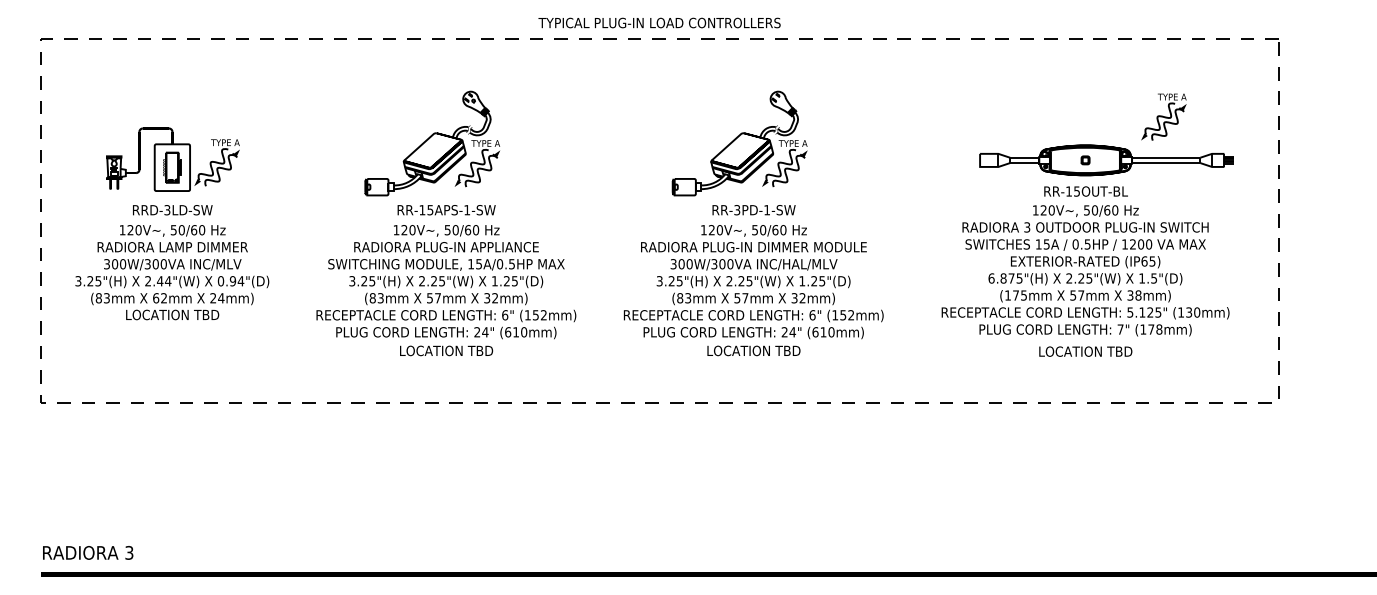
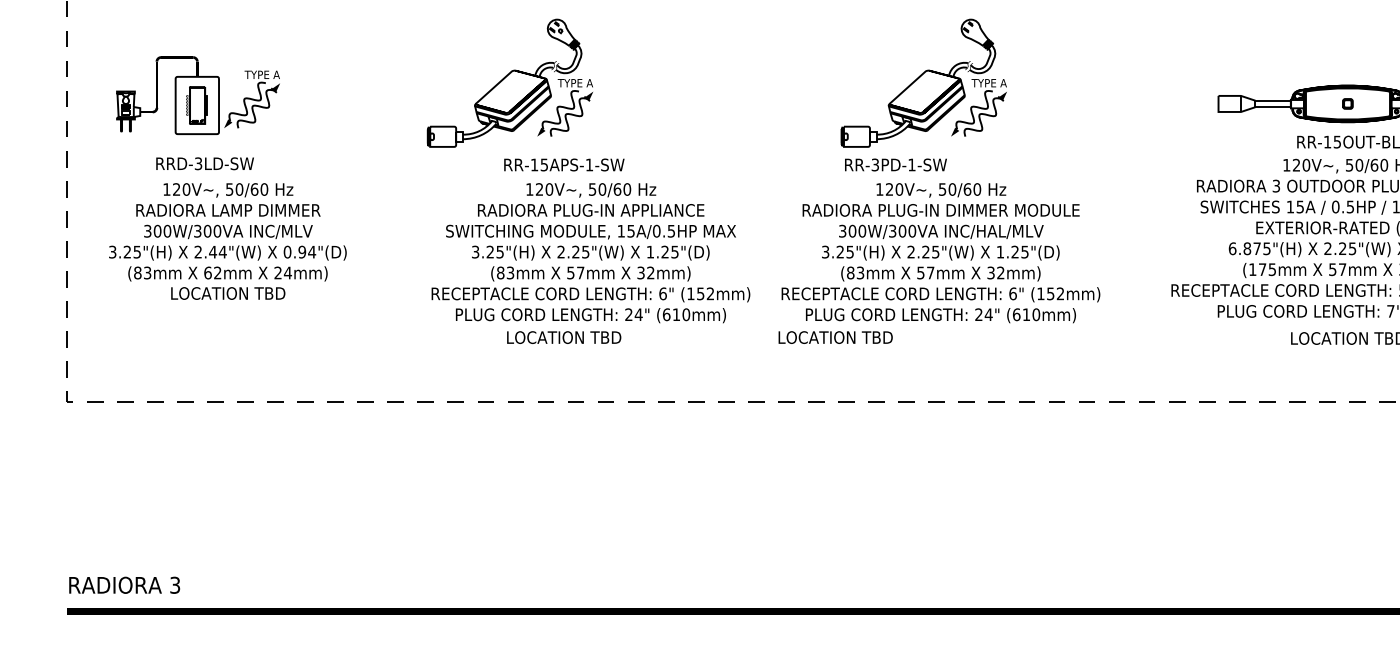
part: (432, 143) -> (510, 83), moved
part: (172, 159) -> (197, 95), moved
text: (172, 210) -> (204, 164), moved
text: (753, 210) -> (895, 165), moved
text: (446, 282) -> (591, 253), moved
text: (753, 350) -> (835, 337), moved

